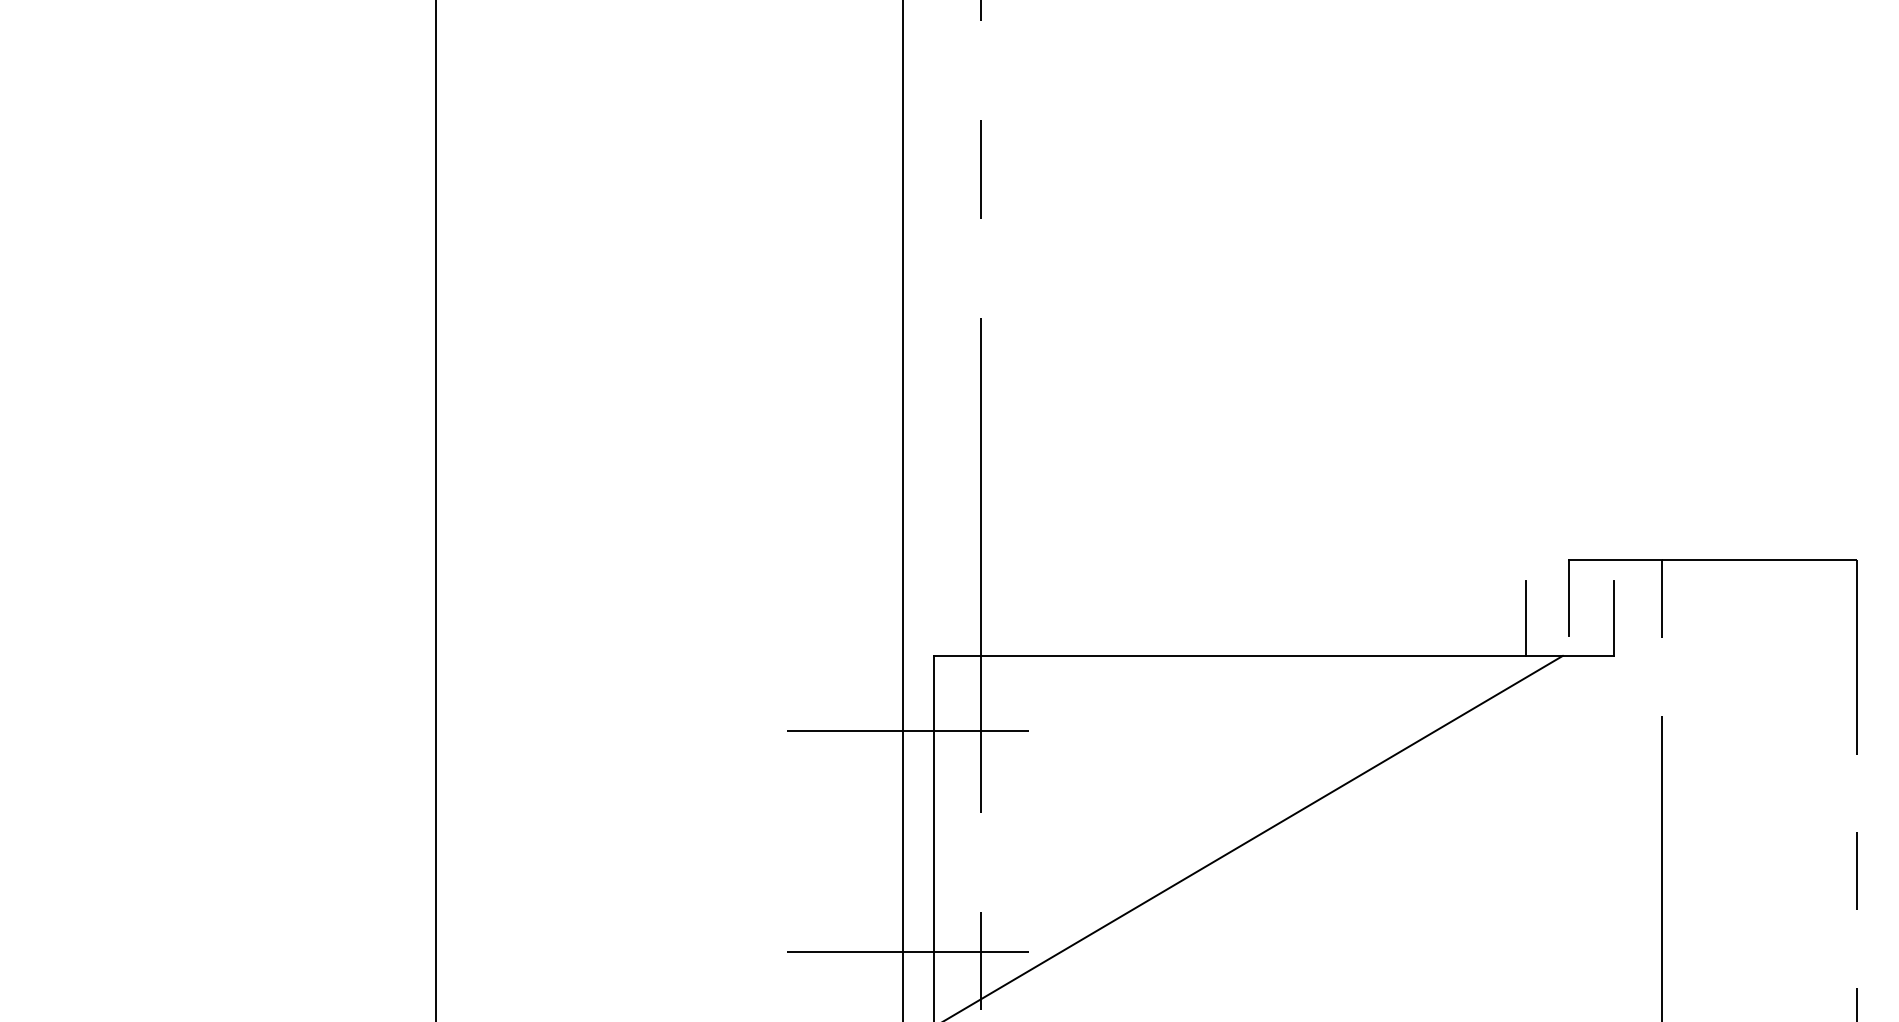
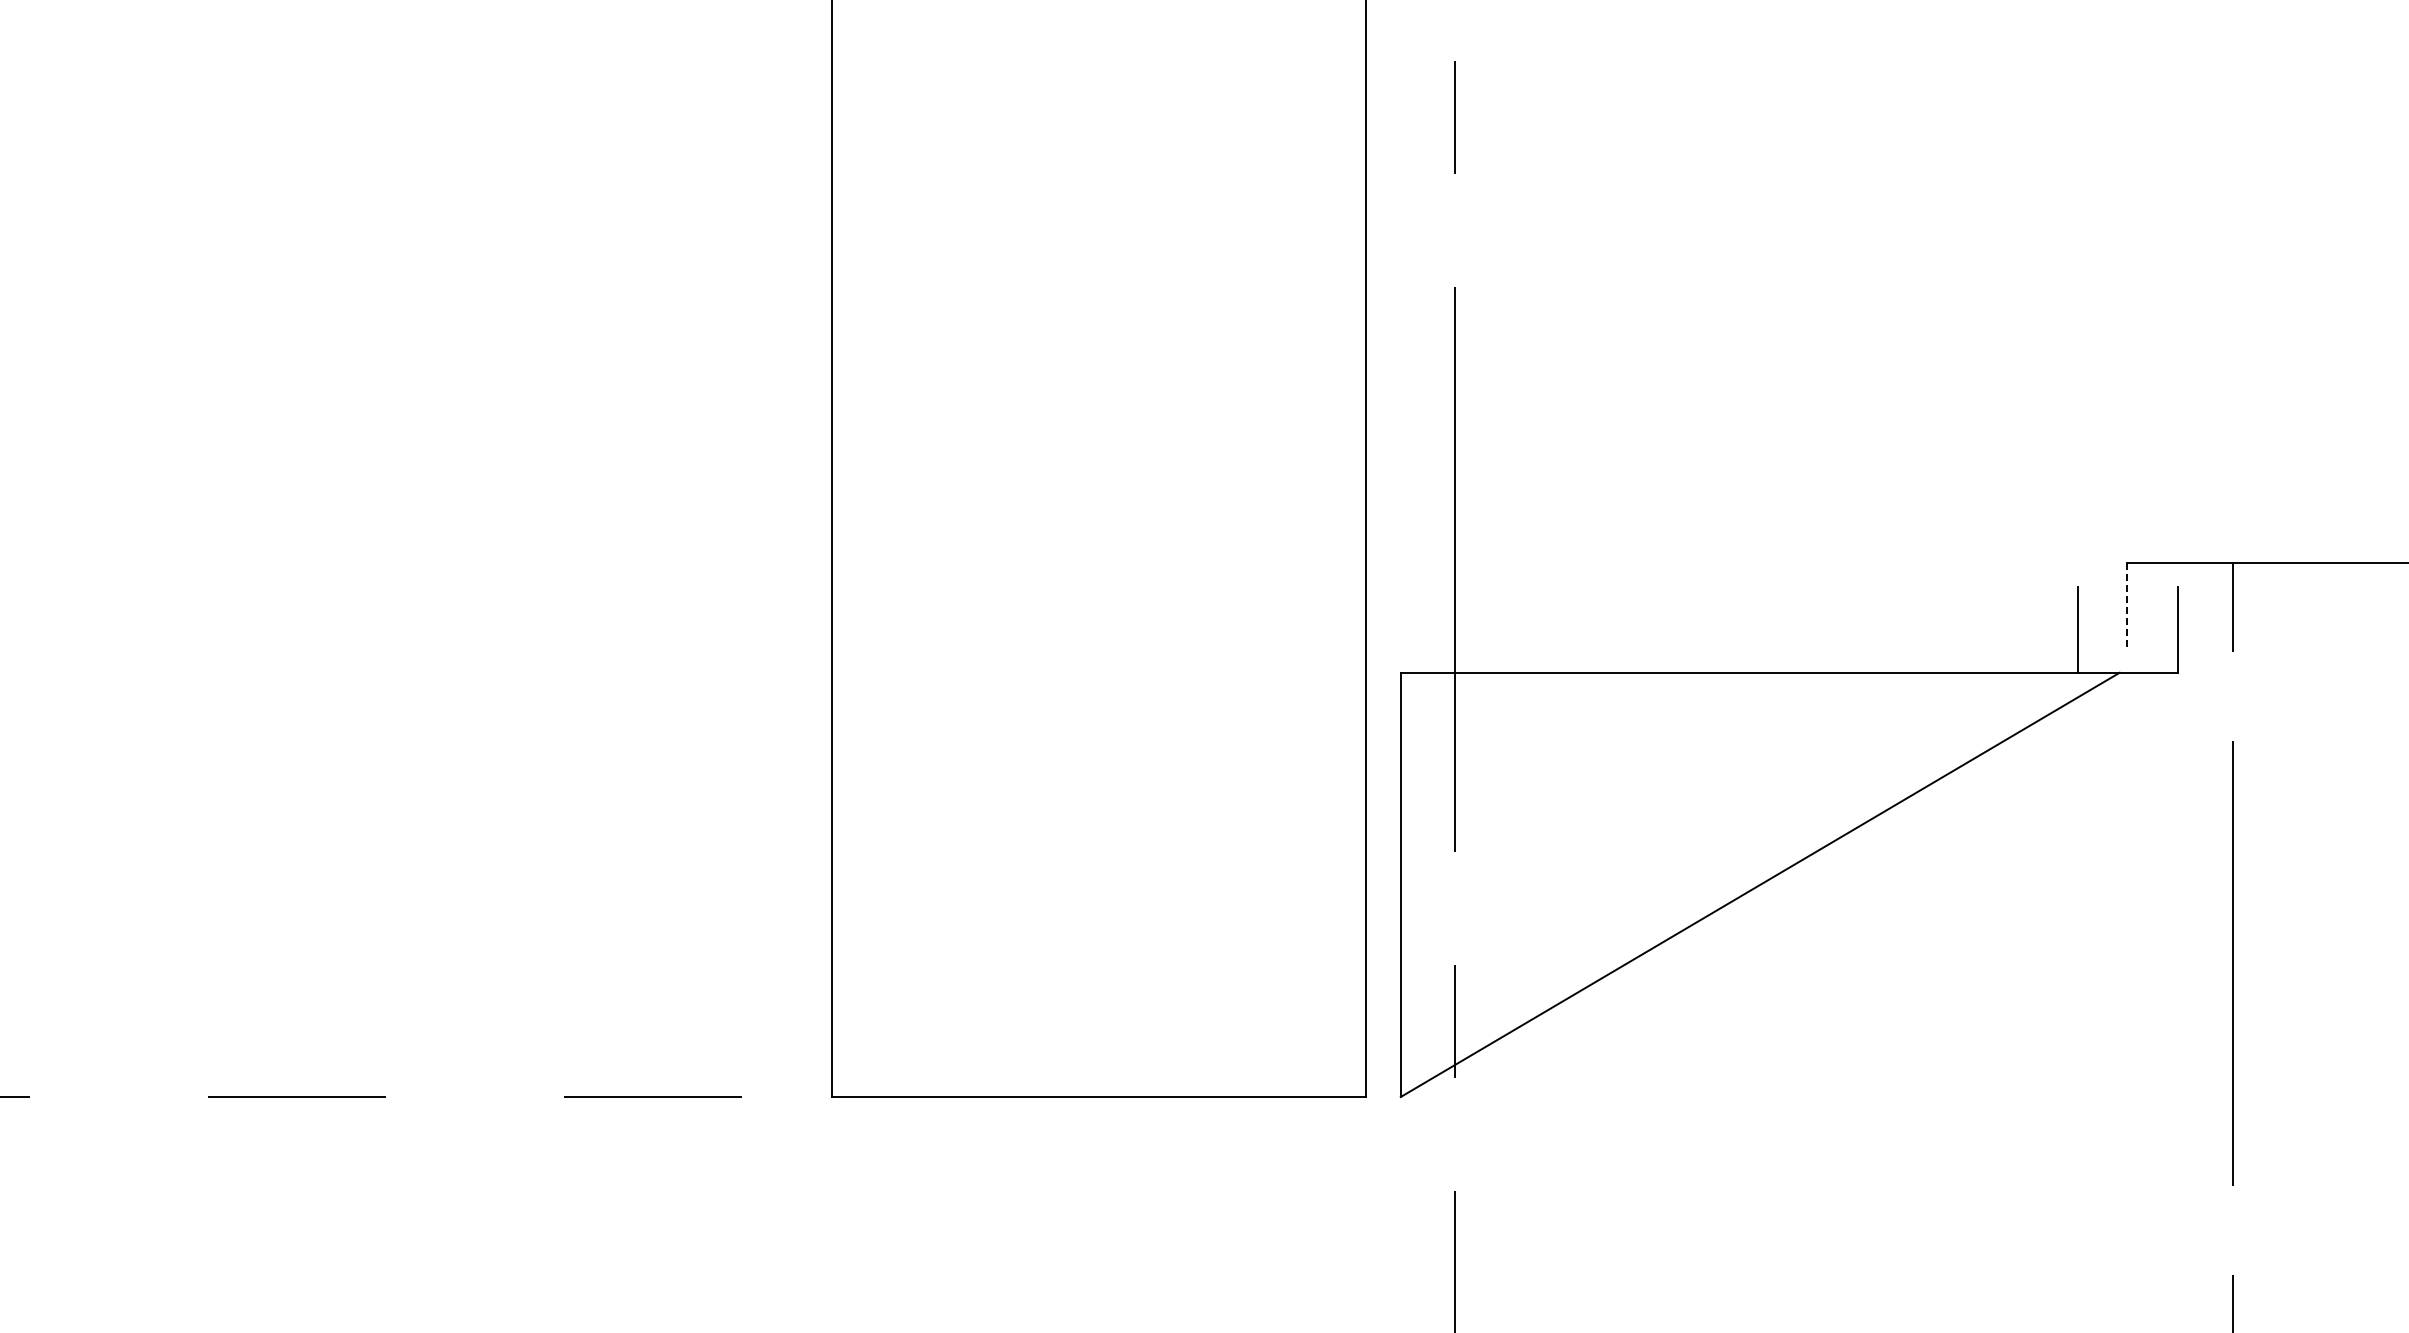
line: (1568, 597) -> (2126, 606), solid -> dashed
line: (907, 730) -> (1370, 758), removed
line: (907, 952) -> (1370, 1011), removed

